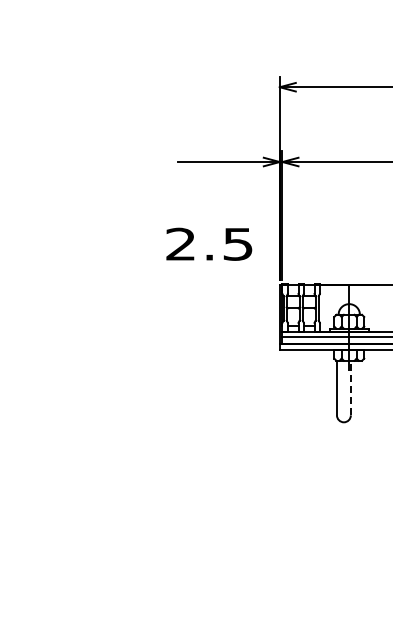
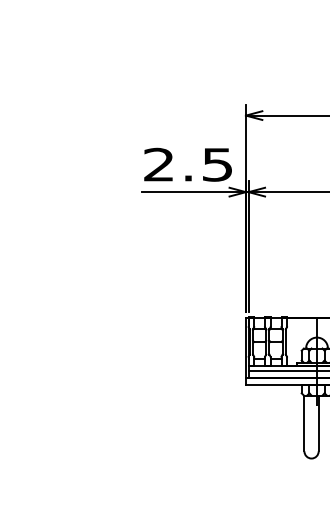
text: (209, 243) -> (188, 163), moved
line: (350, 387) -> (318, 422), dashed -> solid

